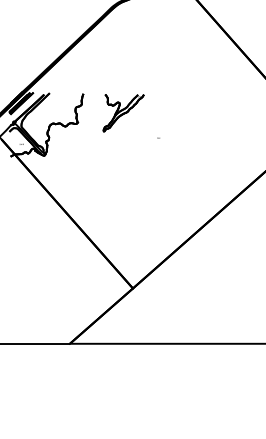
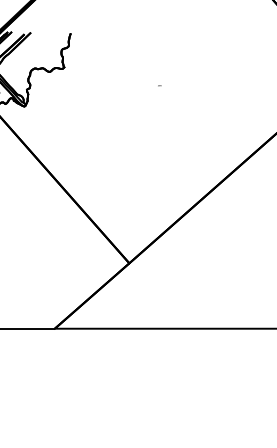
part: (123, 113) -> (118, 56), removed

